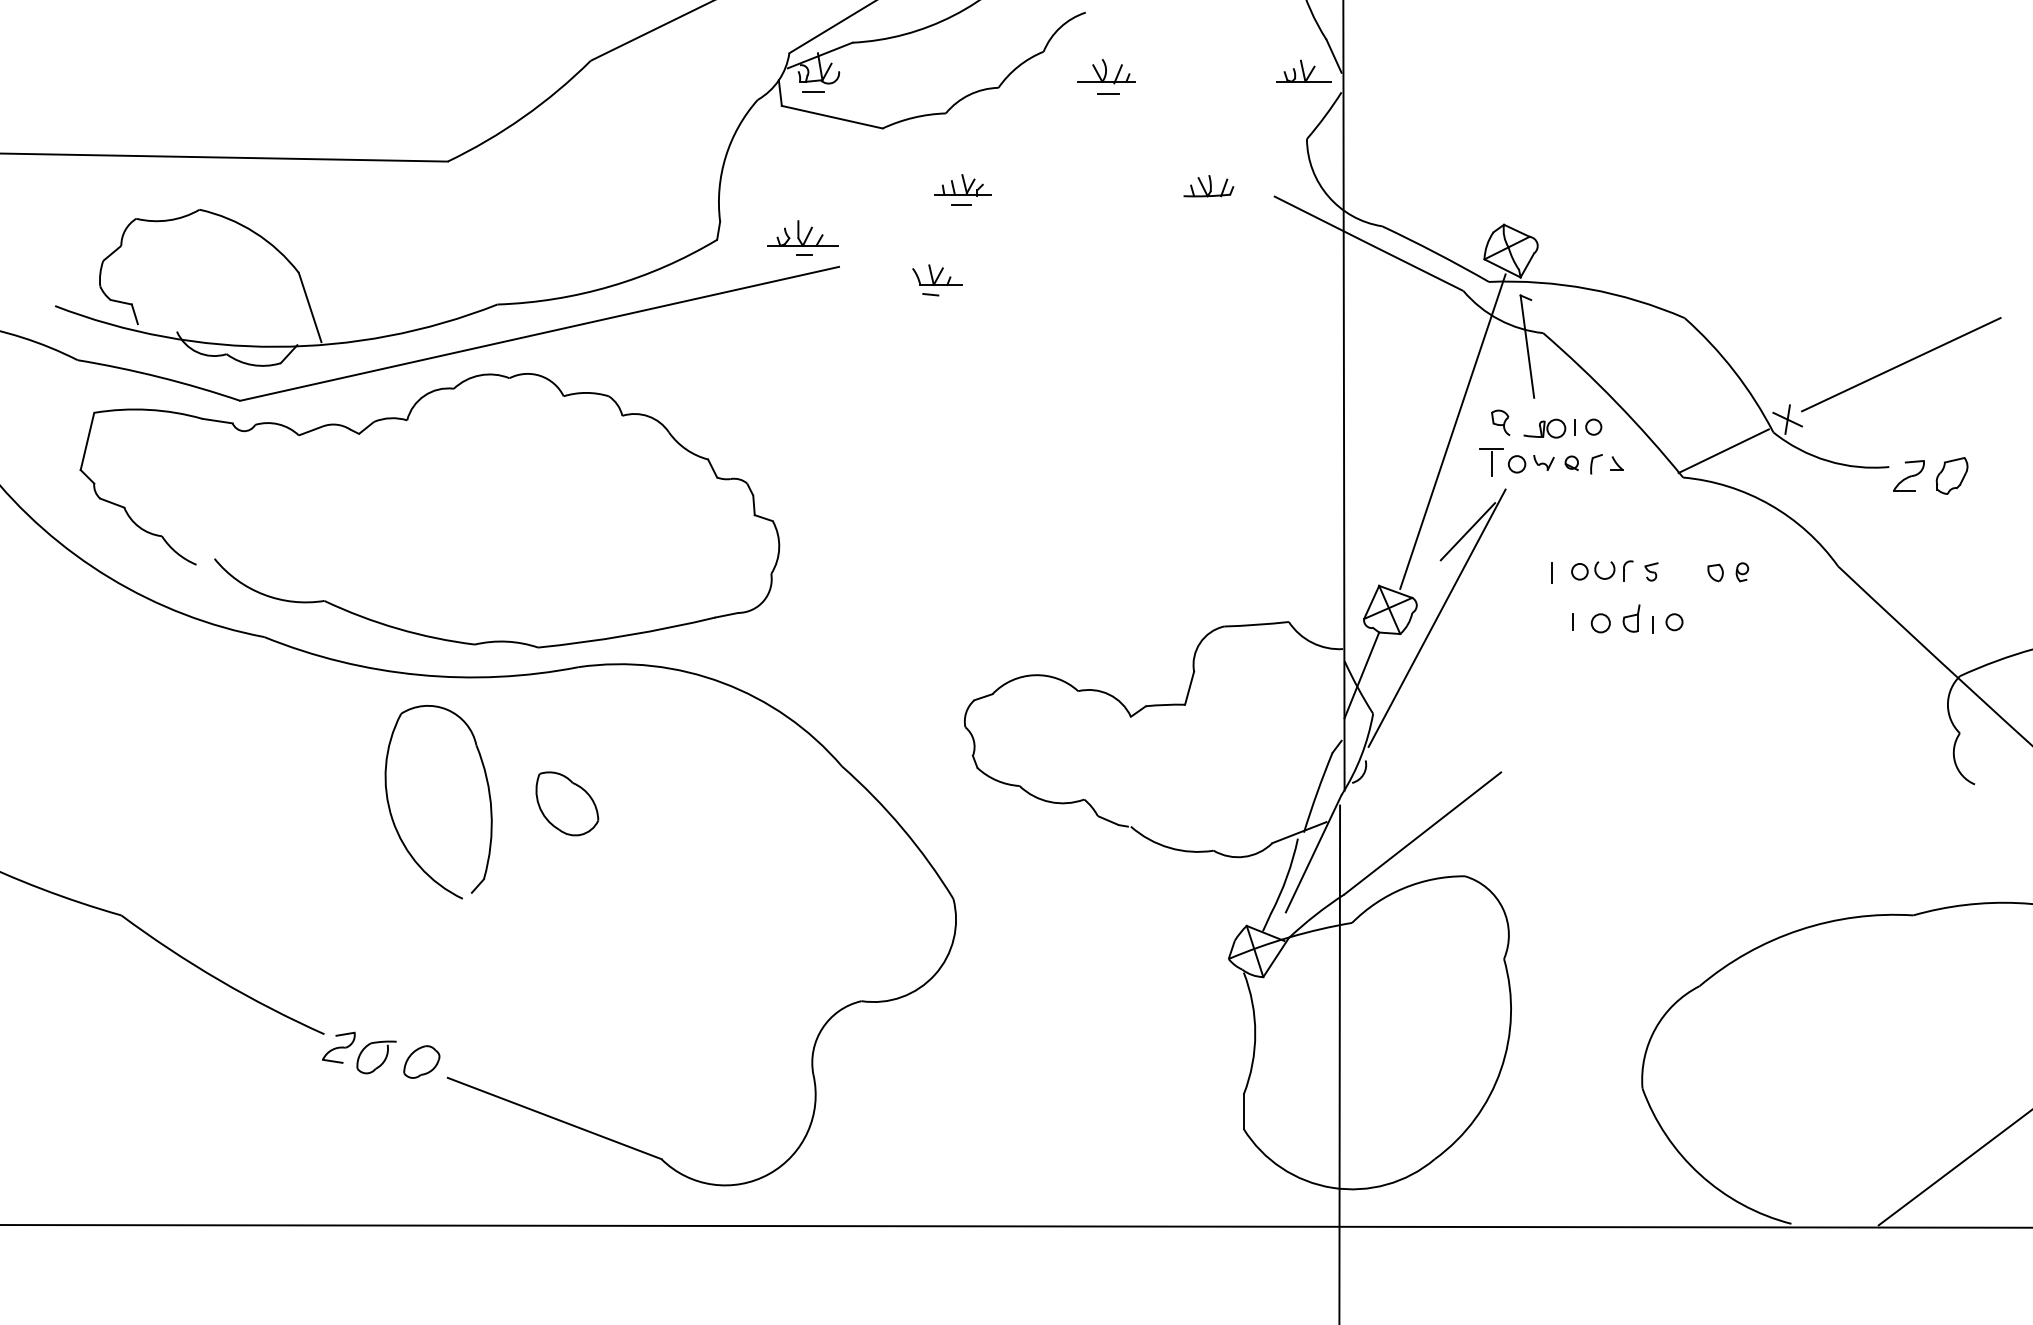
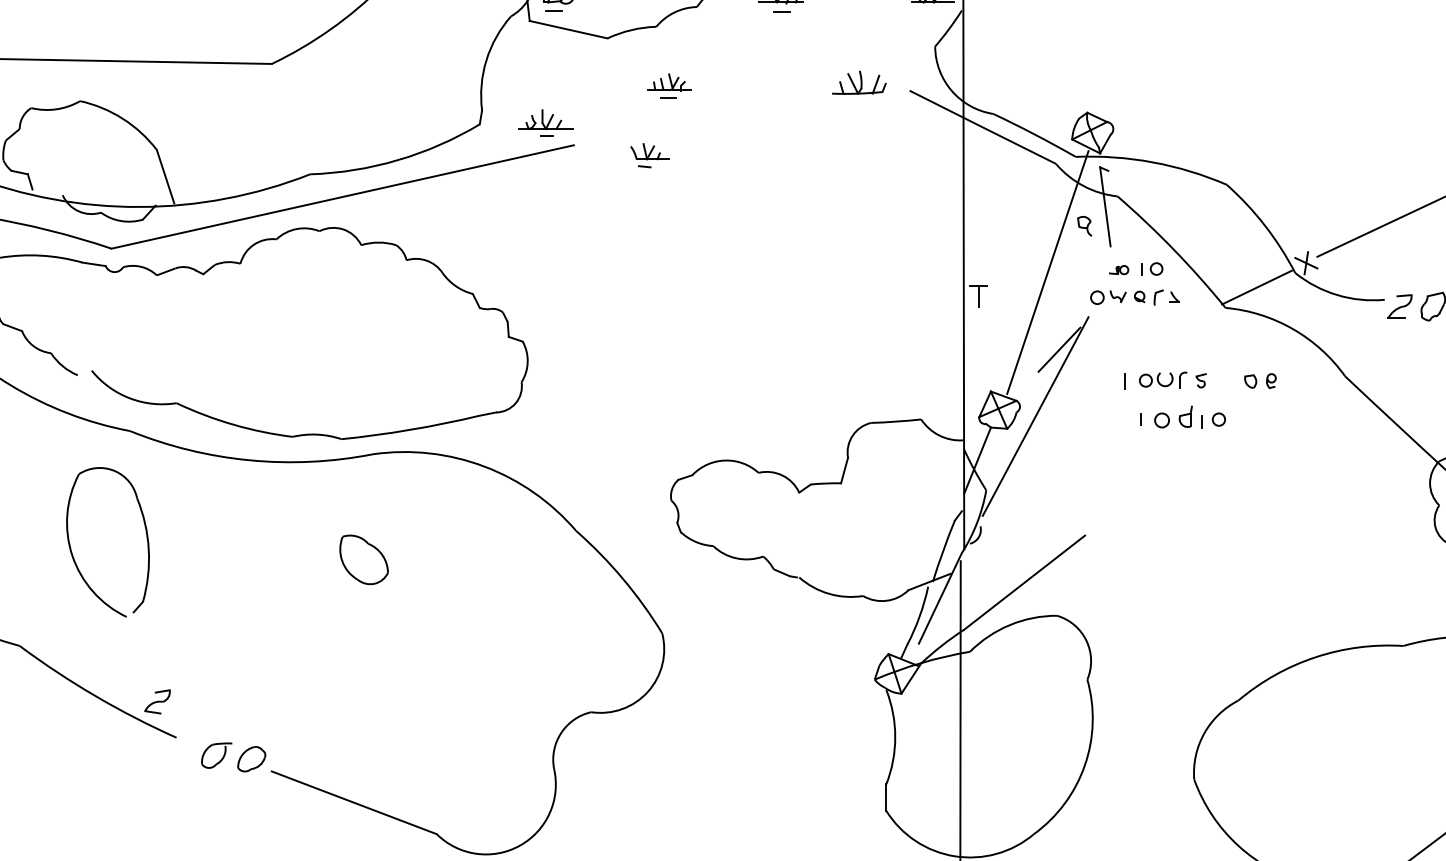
part: (1208, 186) -> (859, 83), size x1.4
part: (1500, 422) -> (1084, 226), moved
part: (1544, 428) -> (1118, 270), size x0.6
part: (1491, 462) -> (978, 296), moved
part: (393, 818) -> (73, 554), moved
part: (338, 1047) -> (157, 701), moved

